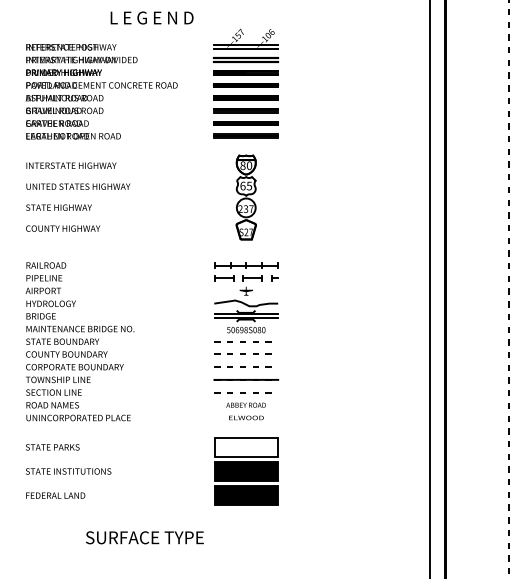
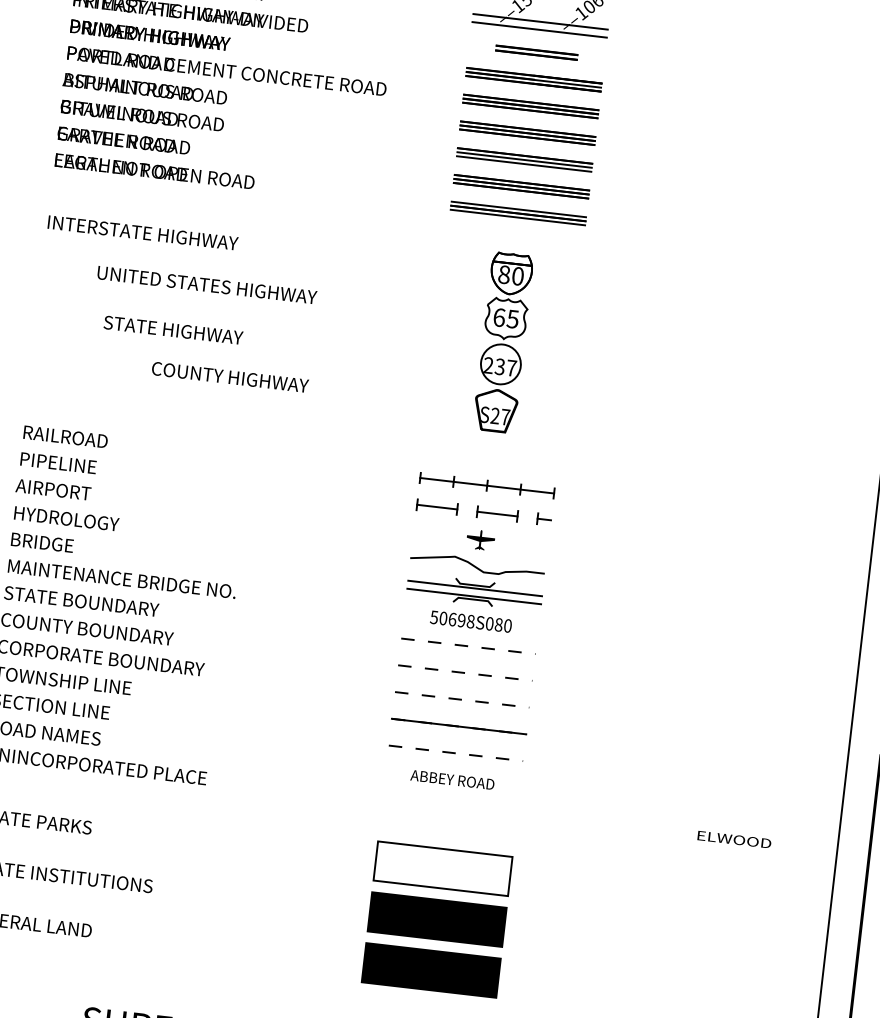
part: (245, 59) -> (535, 51), size x0.6
text: (78, 186) -> (207, 284), moved
text: (58, 207) -> (172, 329), moved
text: (63, 228) -> (231, 377), moved
text: (246, 417) -> (734, 838), moved

